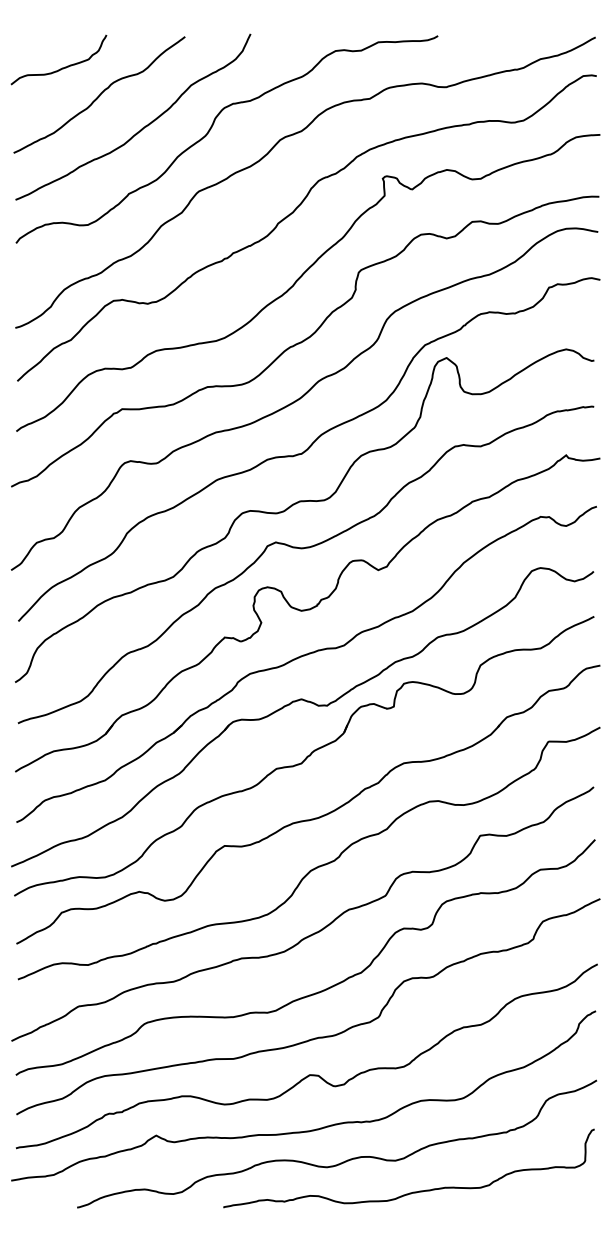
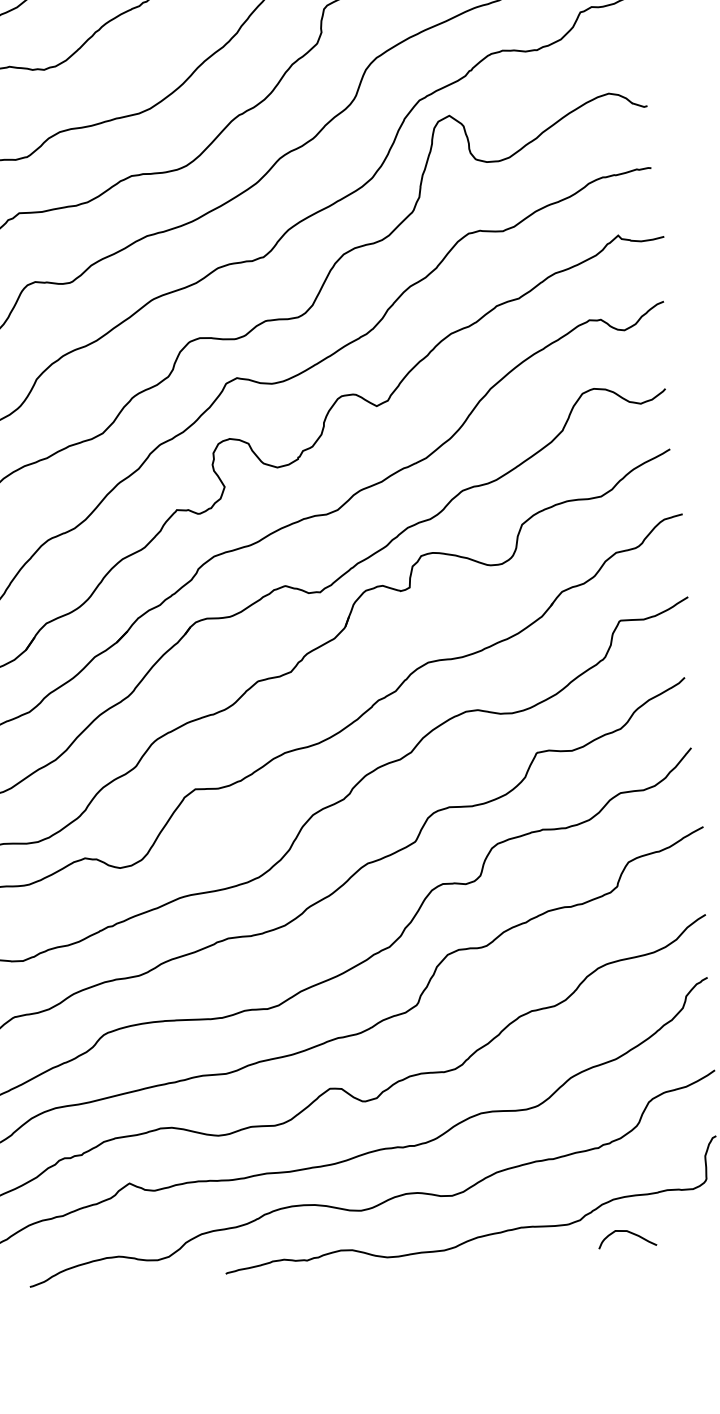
curve: (525, 1197) -> (629, 1233), added

